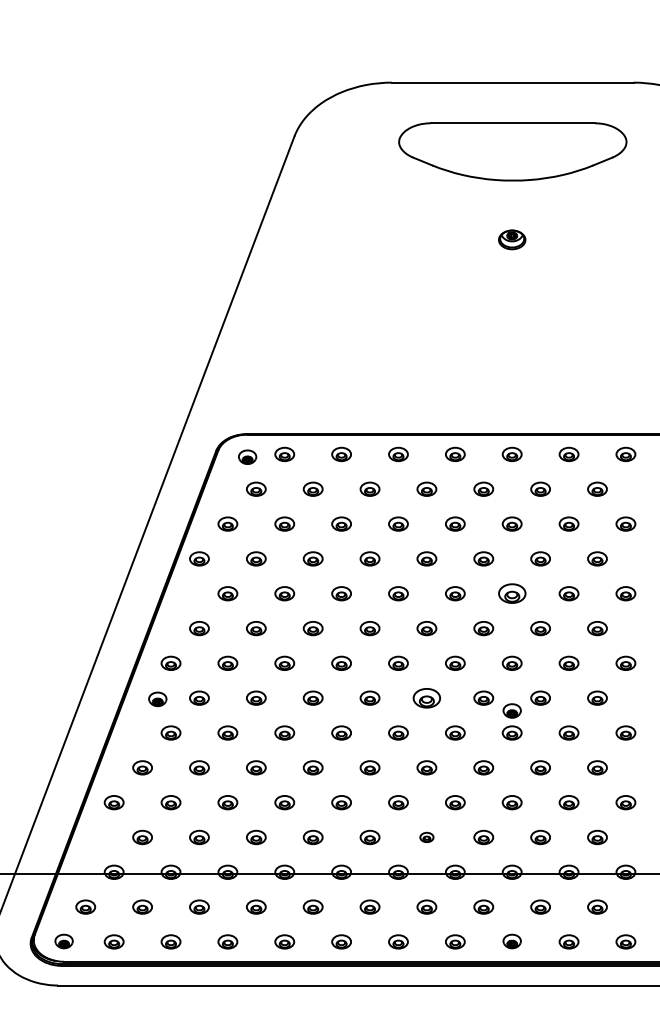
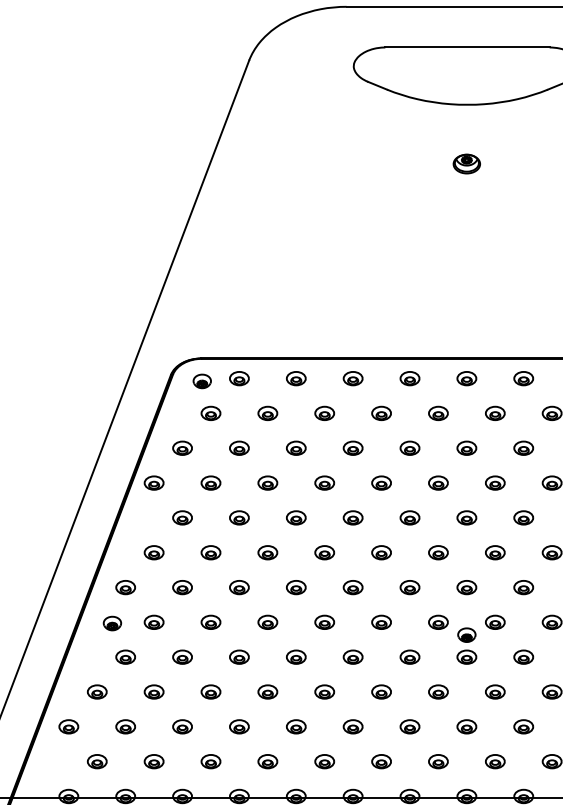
part: (511, 593) -> (466, 517), size x0.71
part: (426, 697) -> (381, 621), size x0.71
part: (426, 837) -> (381, 761), size x1.43

